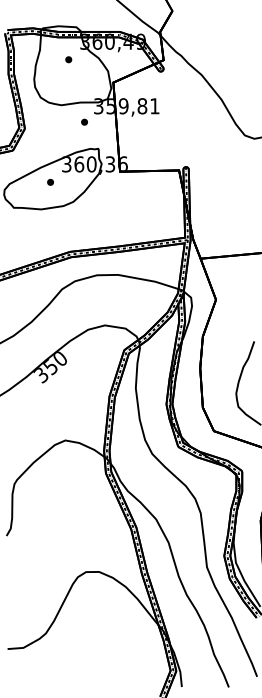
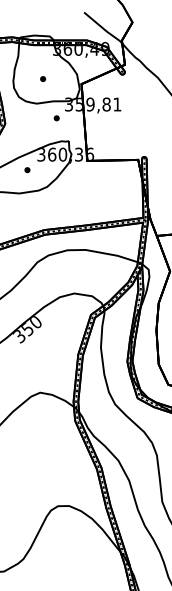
part: (68, 59) -> (42, 78), moved

